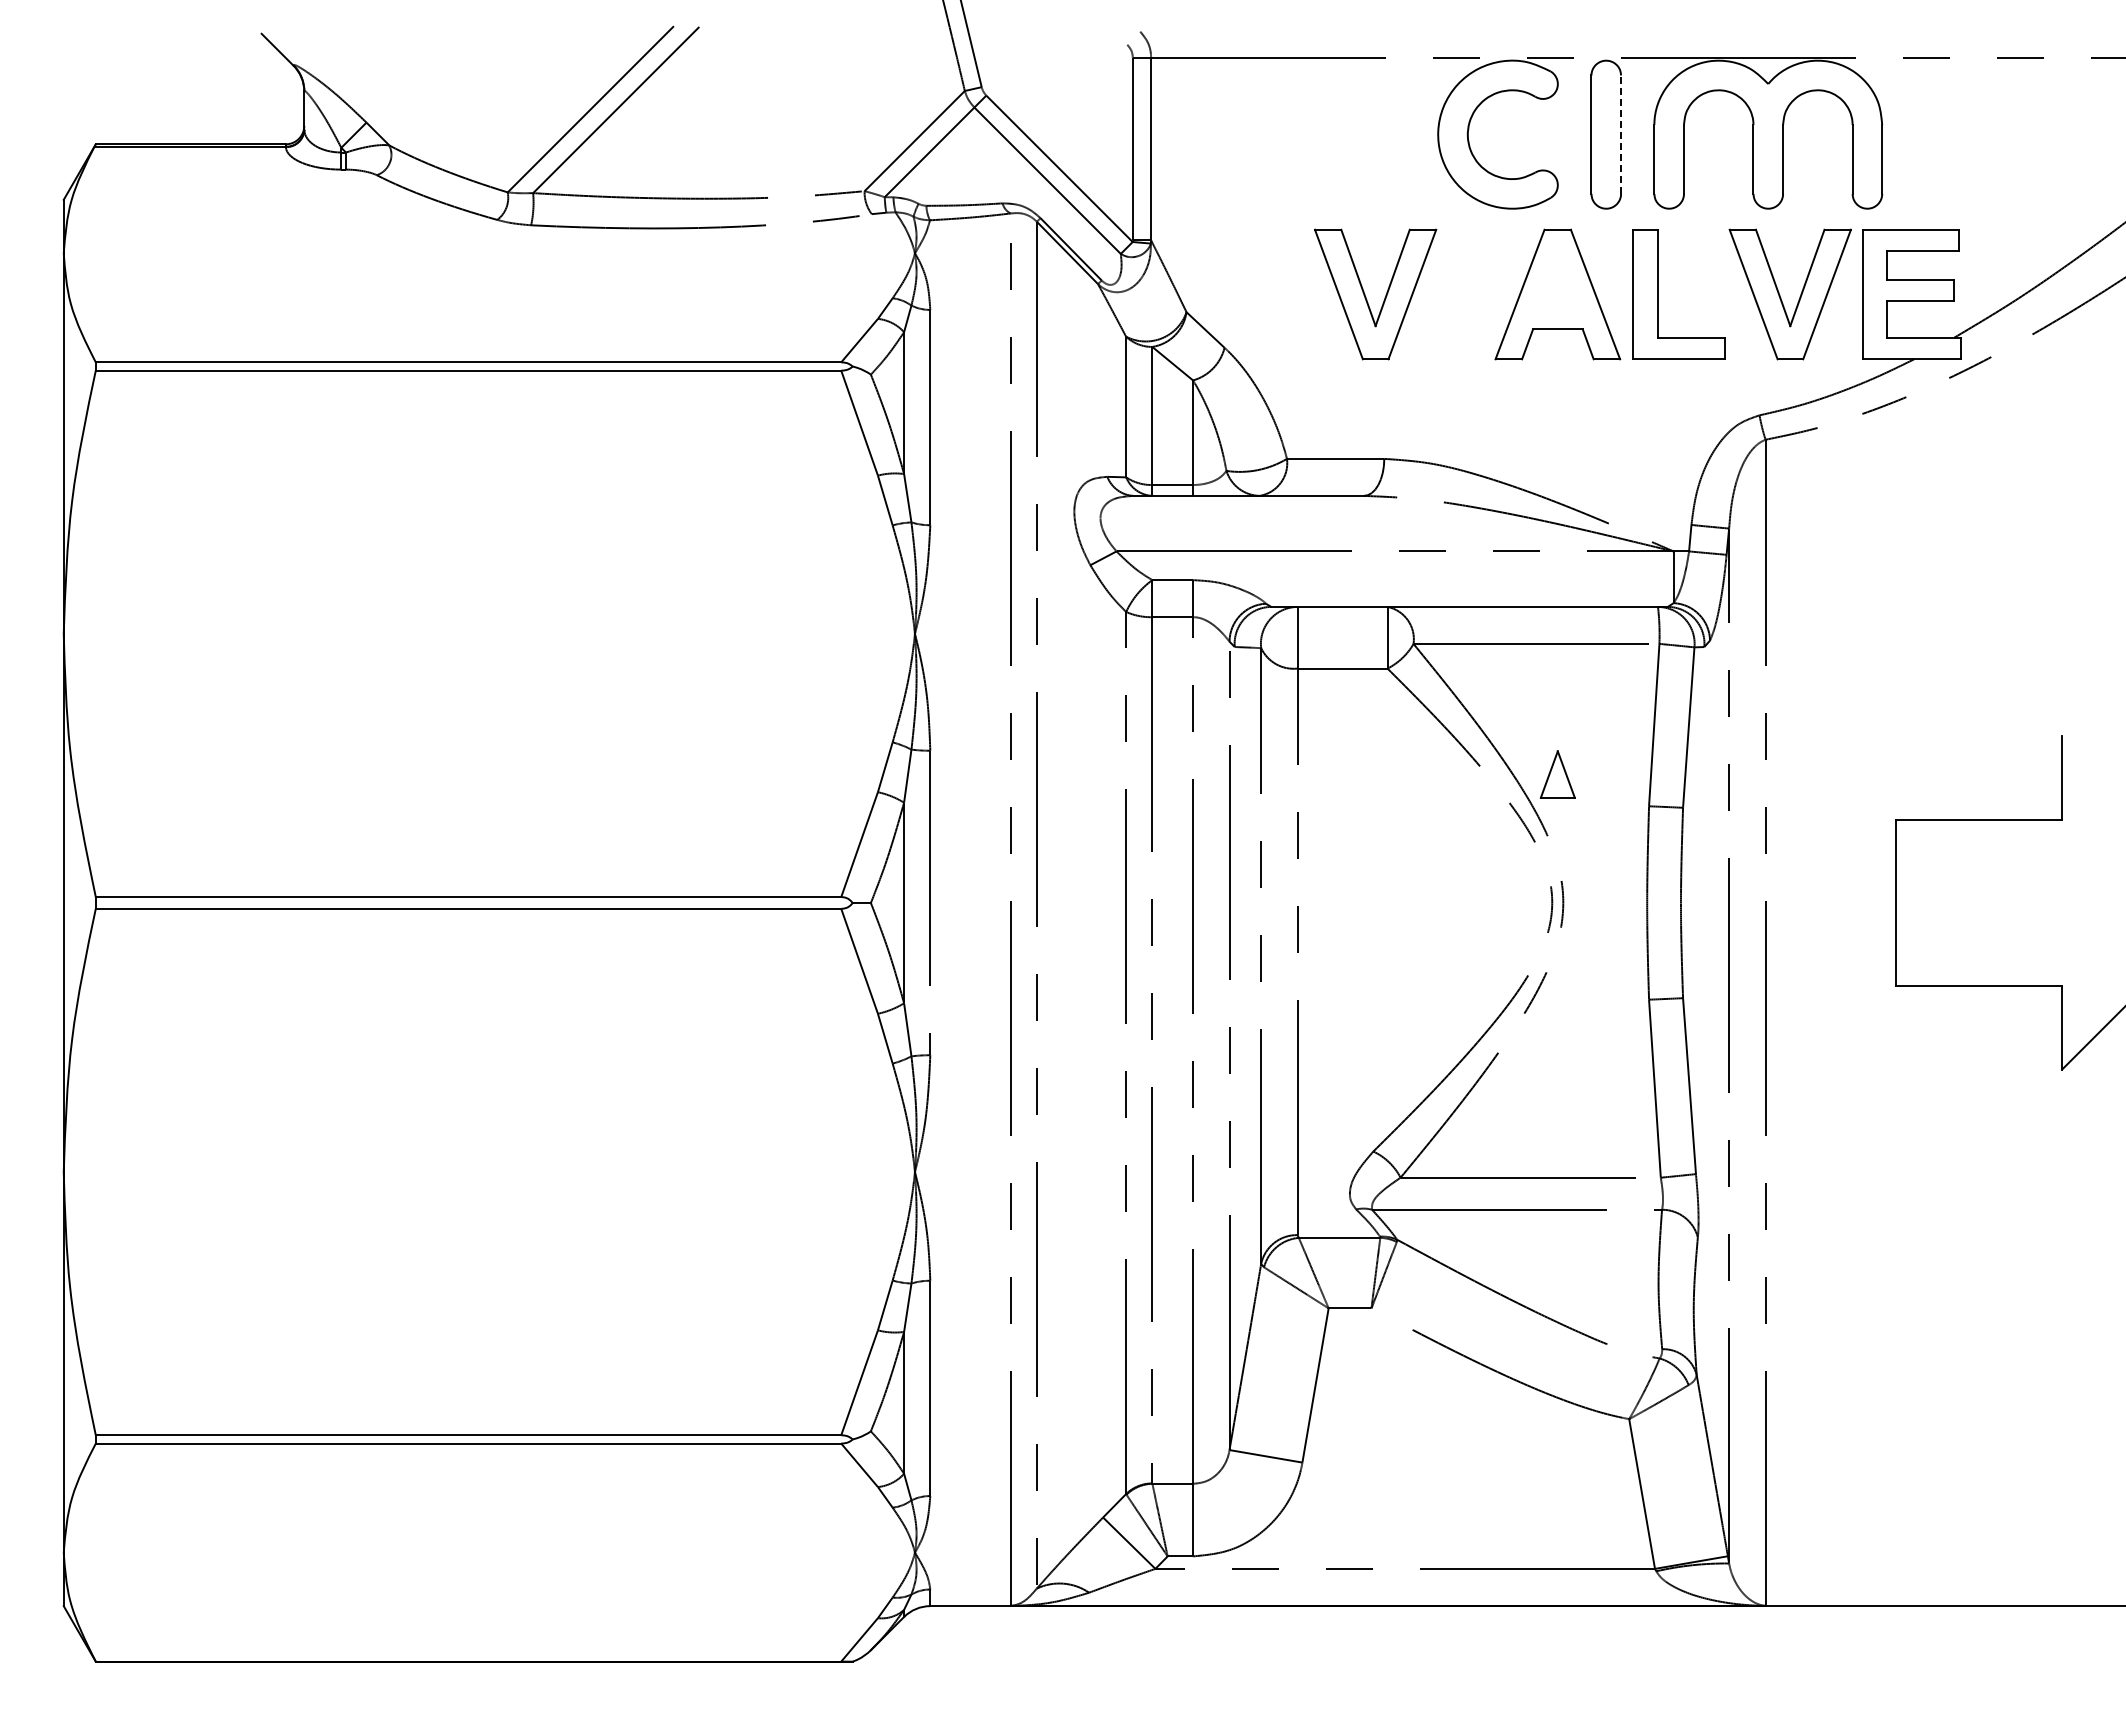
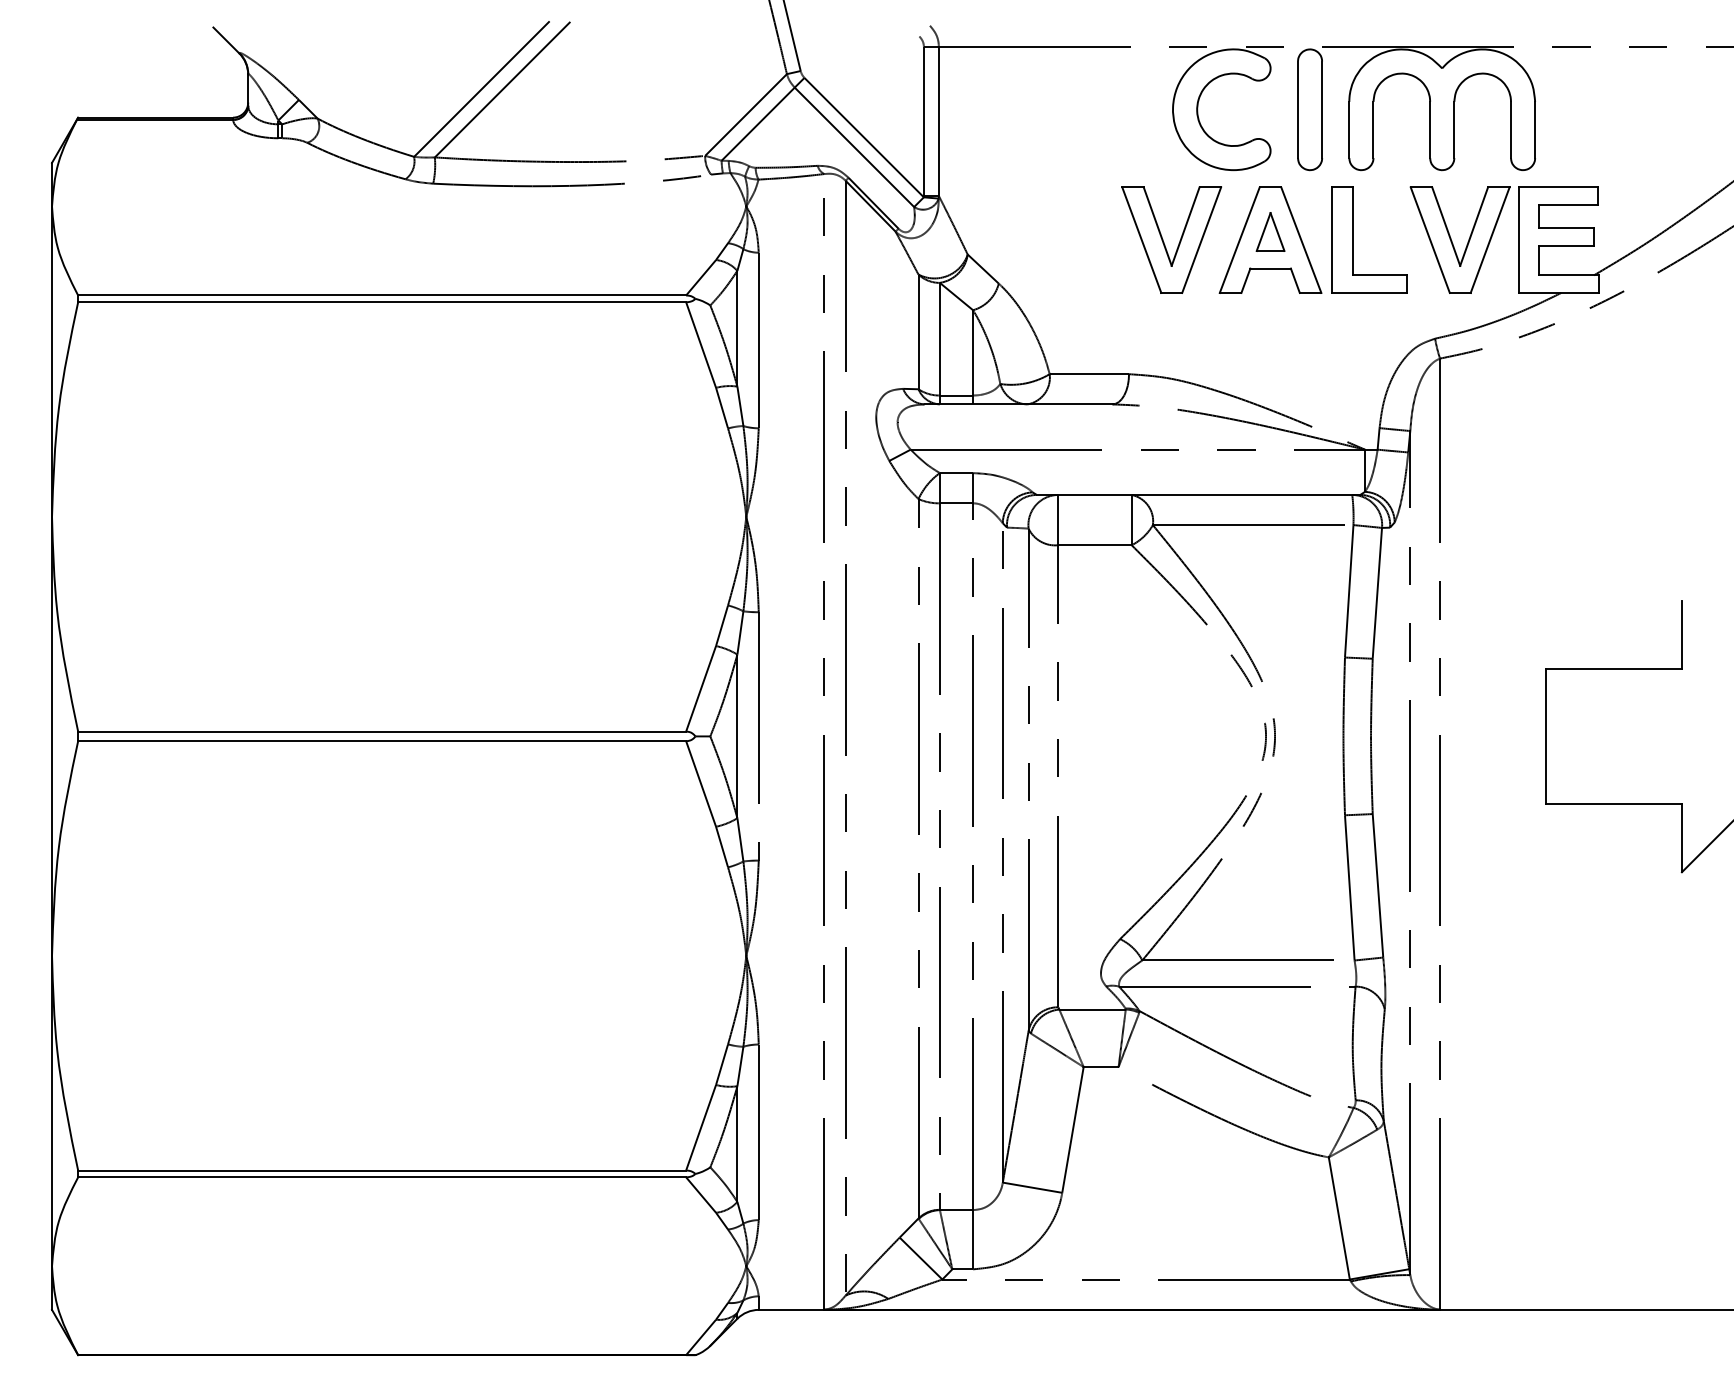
line: (1621, 134) -> (1322, 109), dashed -> solid
part: (1367, 299) -> (1165, 244), moved
part: (1557, 774) -> (1270, 231), moved

